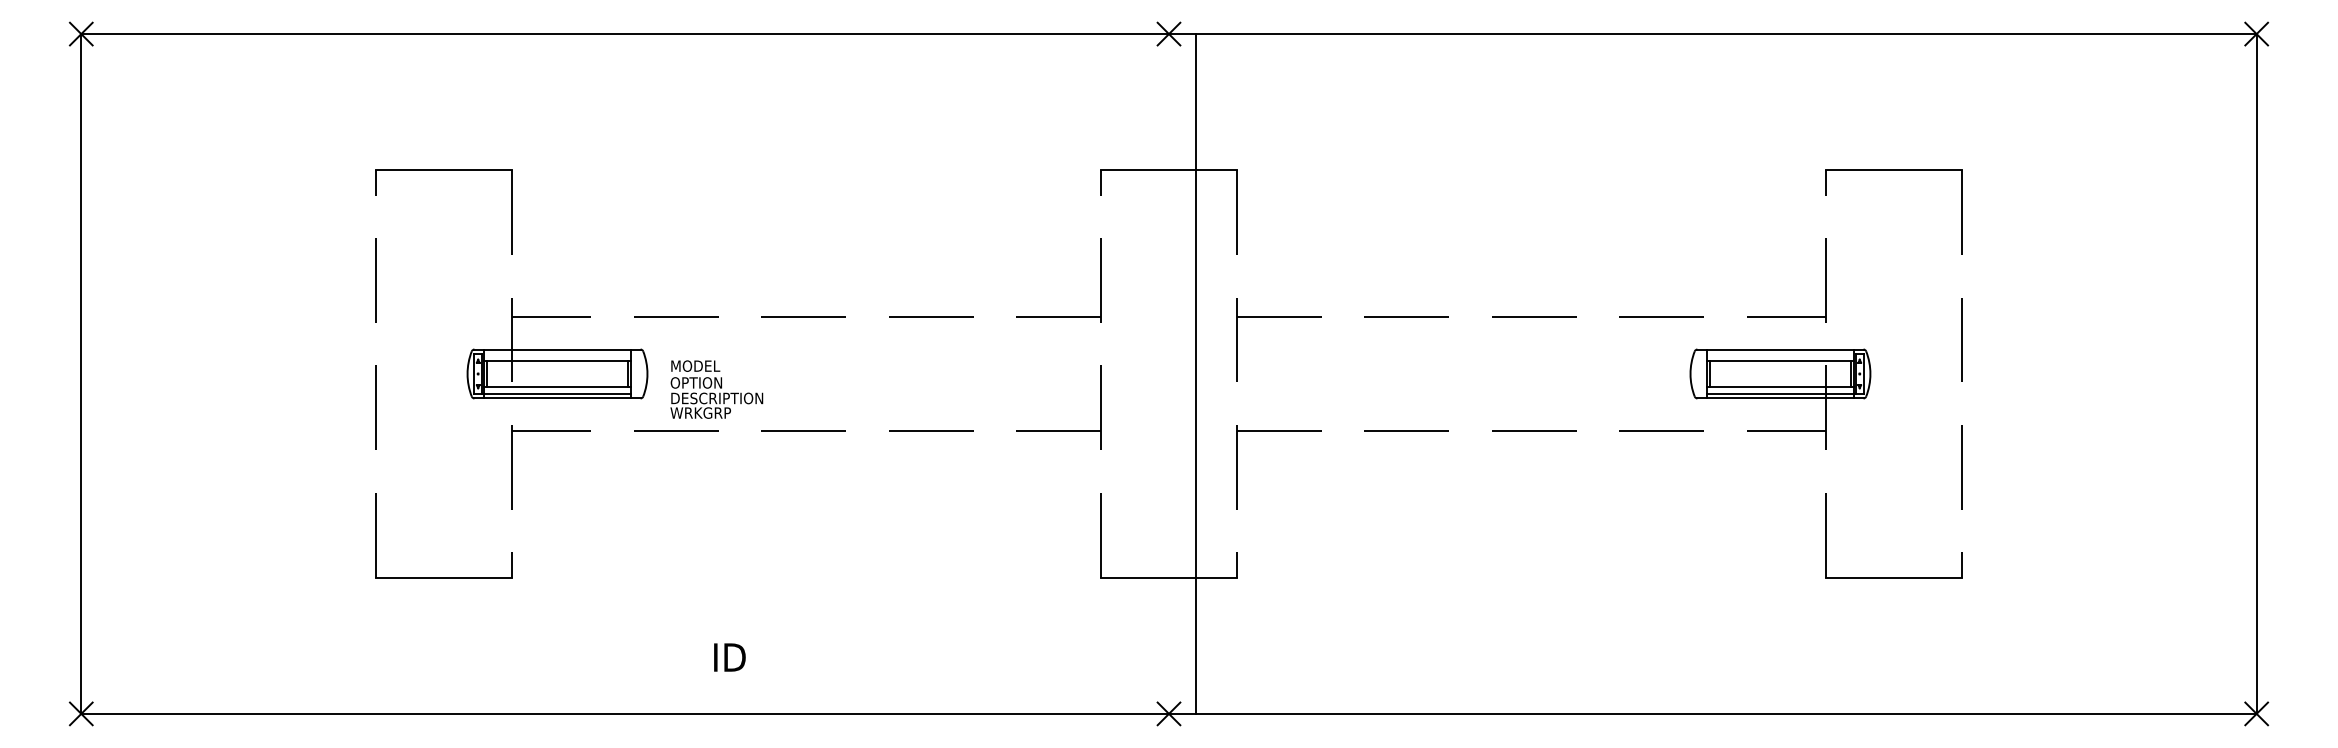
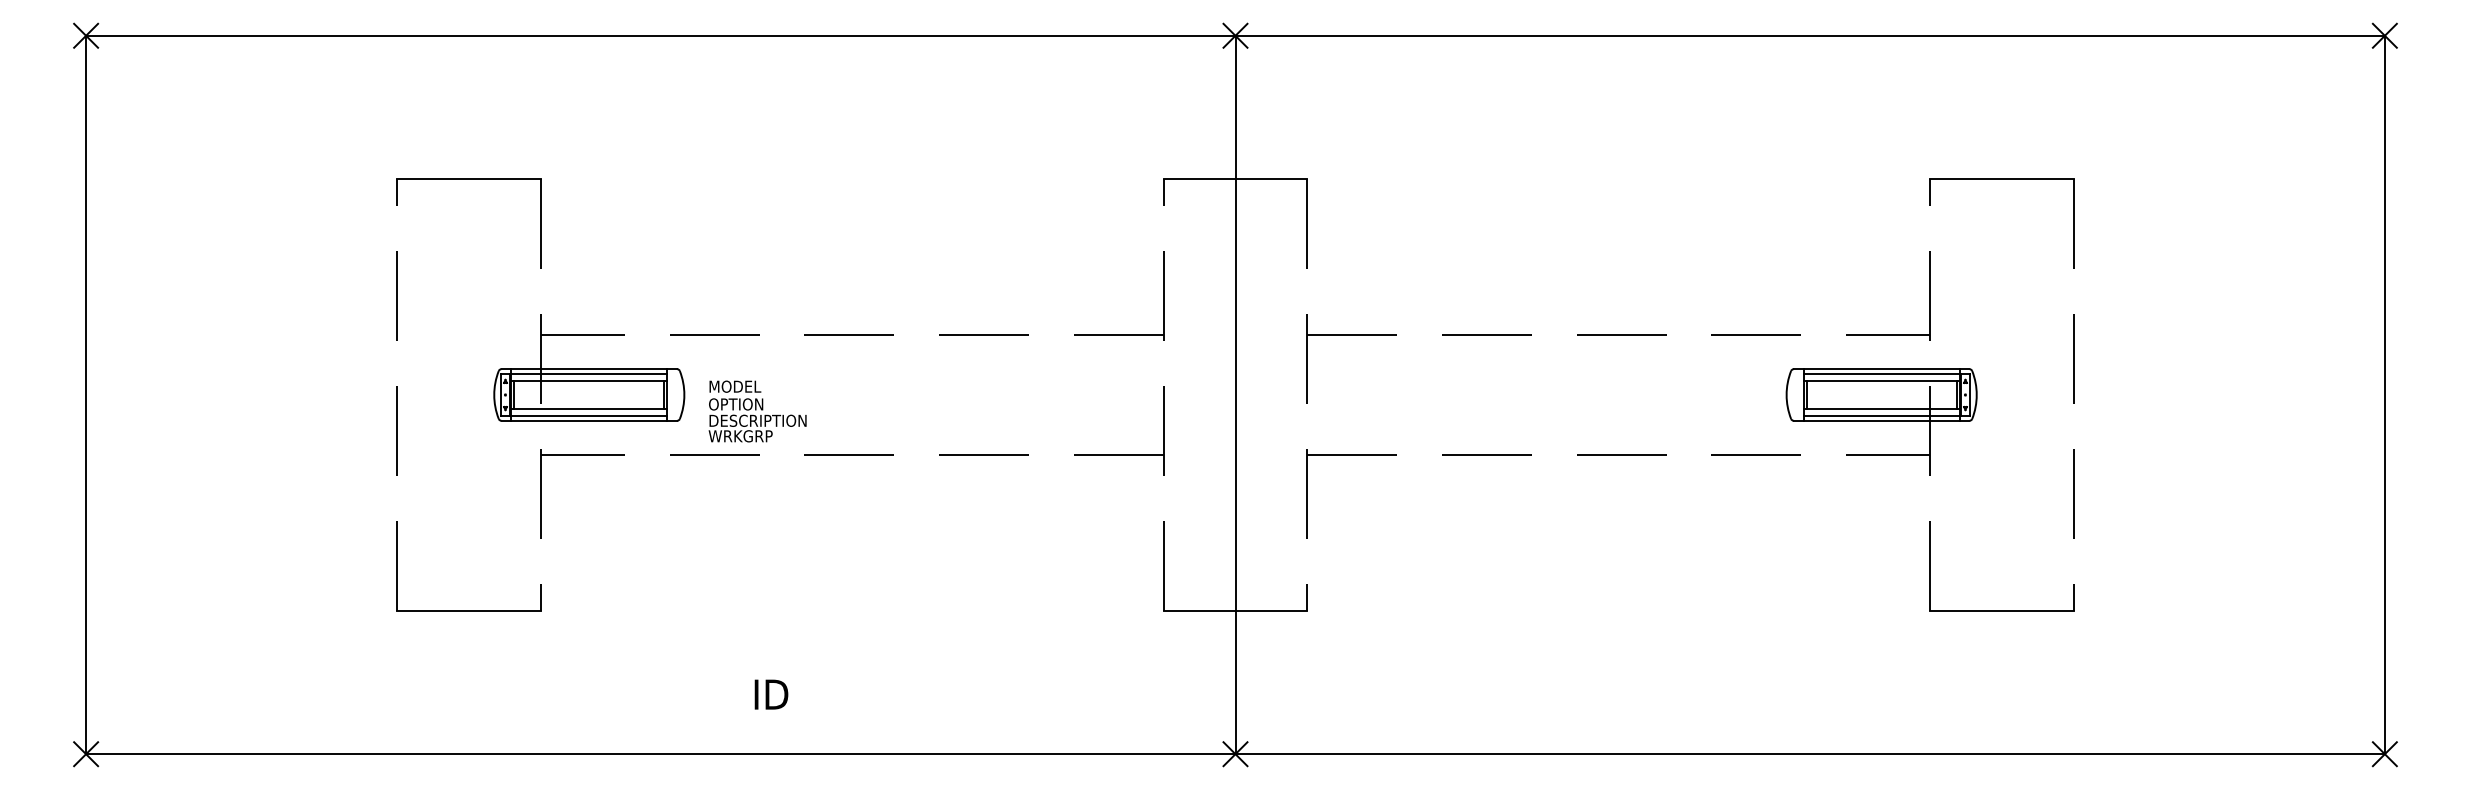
line: (557, 354) -> (589, 374), added
line: (1780, 354) -> (1881, 374), added
line: (1195, 373) -> (1235, 394), moved

